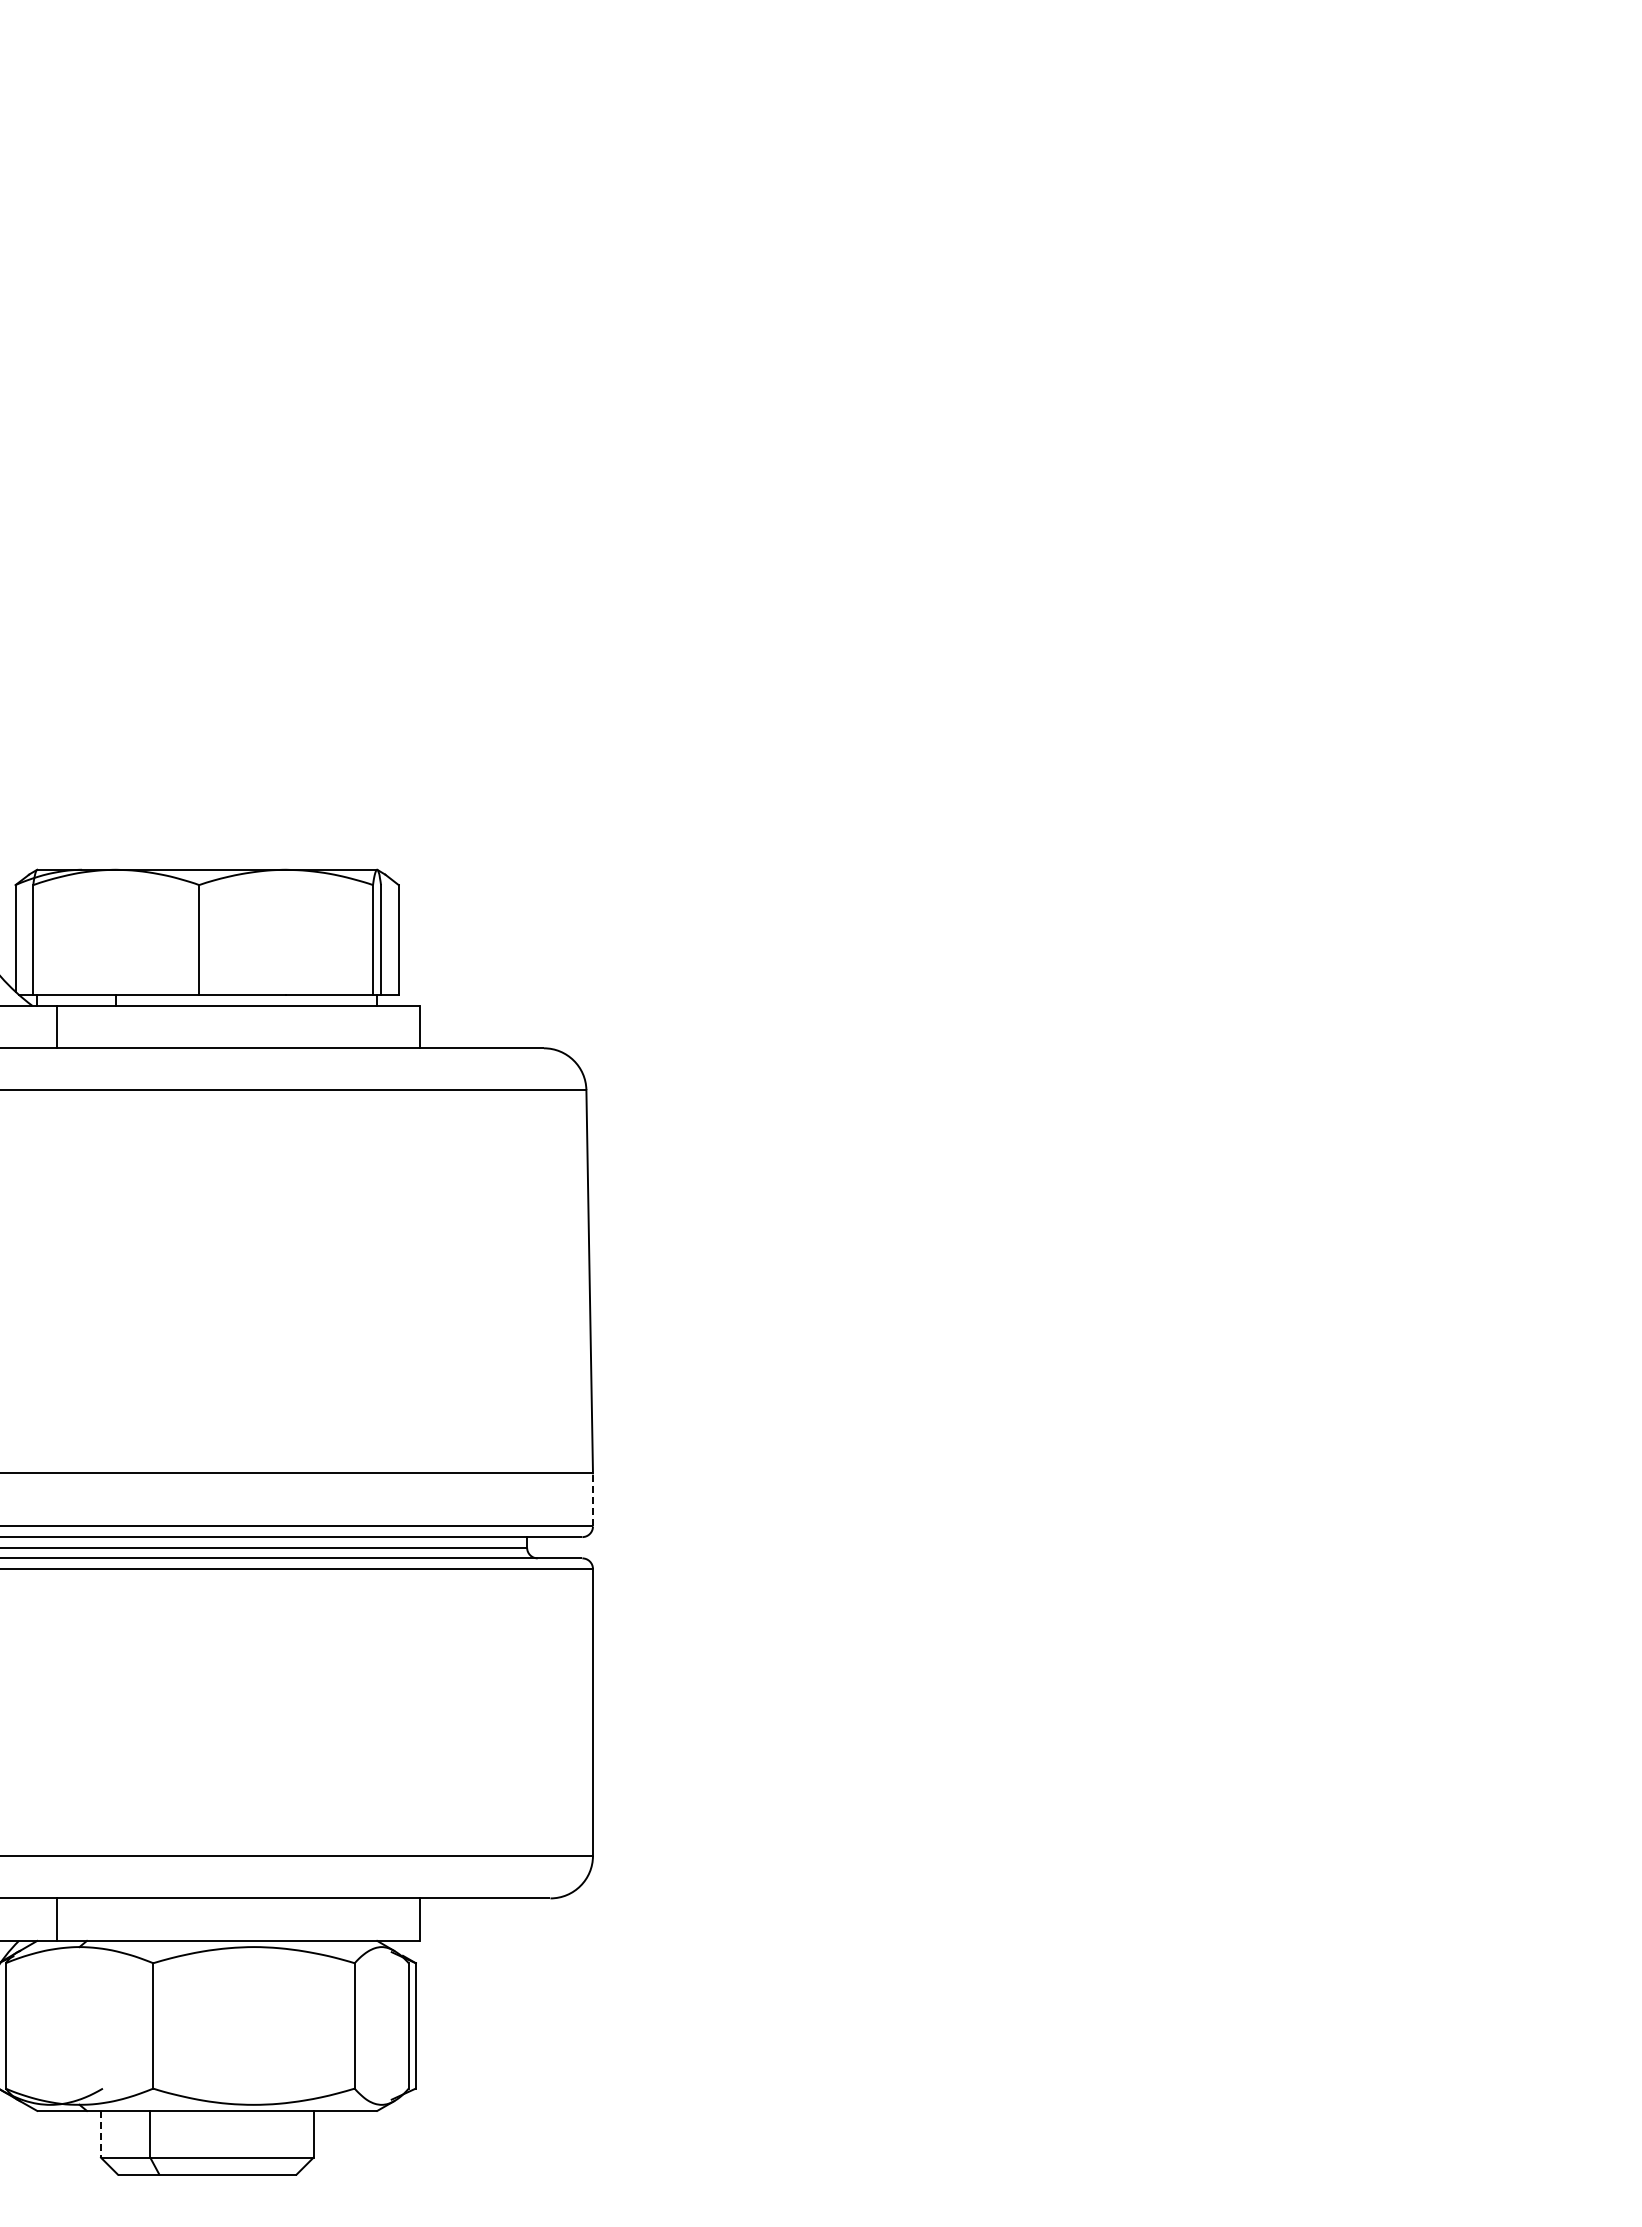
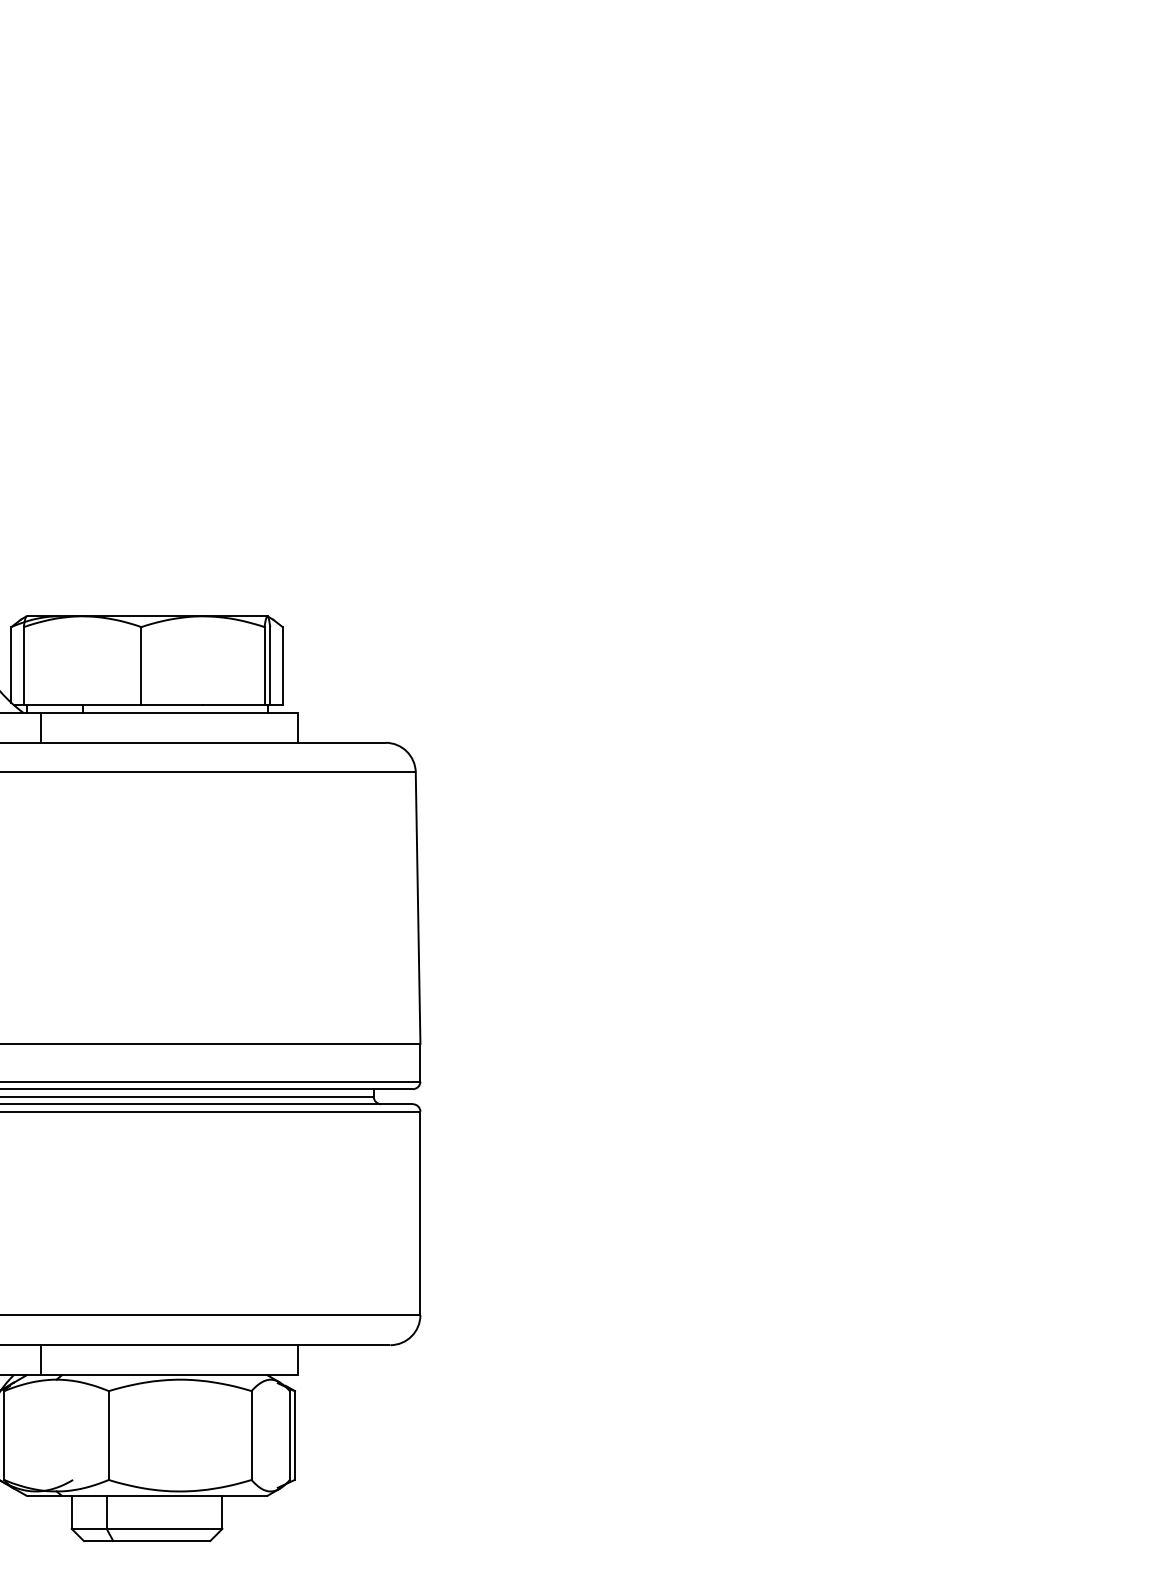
line: (592, 1499) -> (420, 1062), dashed -> solid
line: (100, 2134) -> (71, 1512), dashed -> solid

